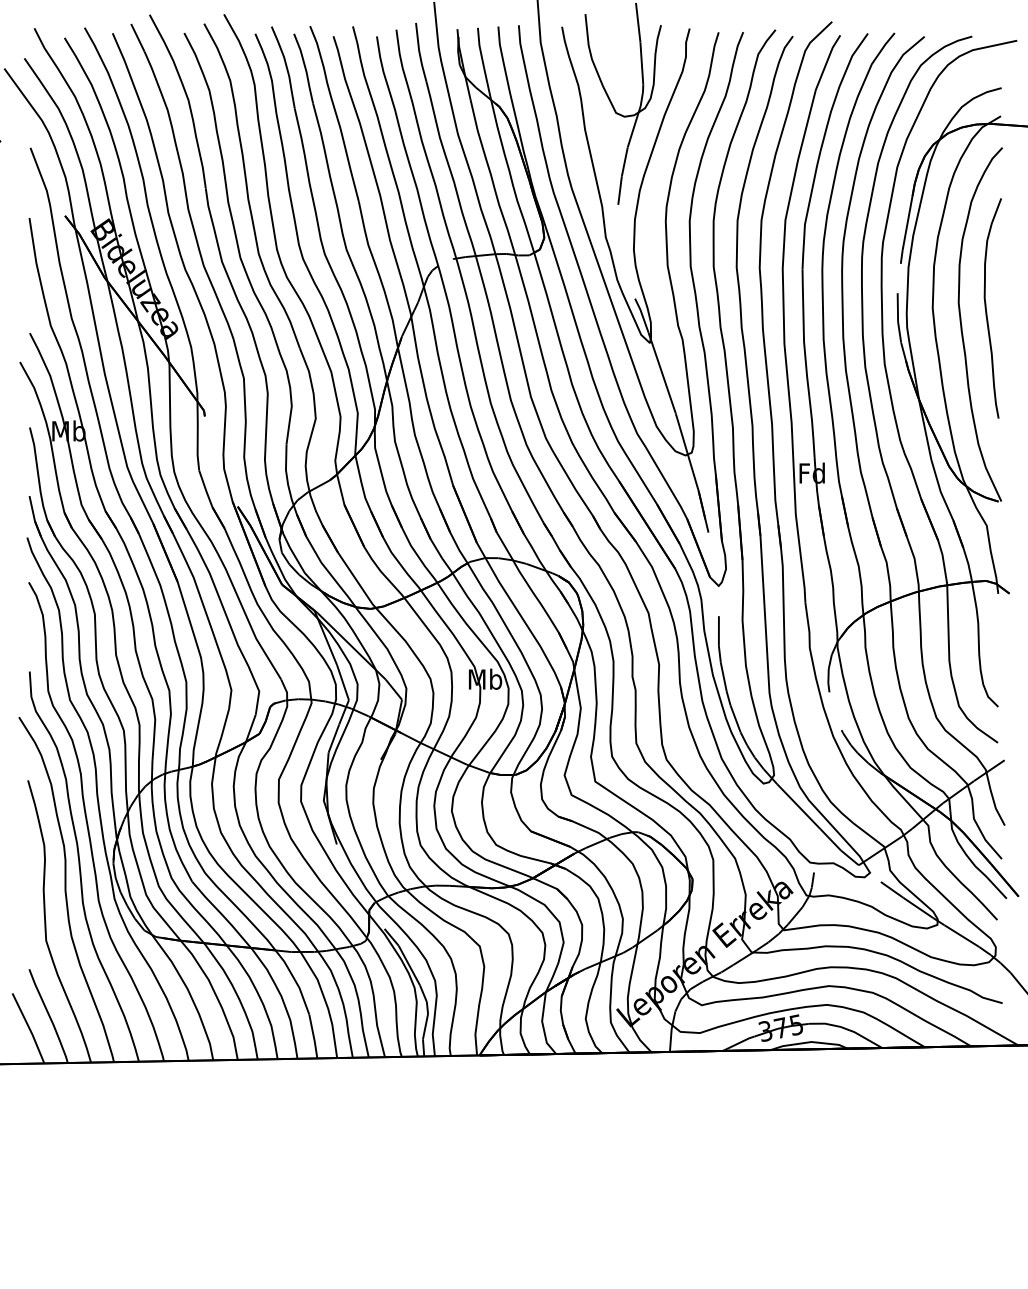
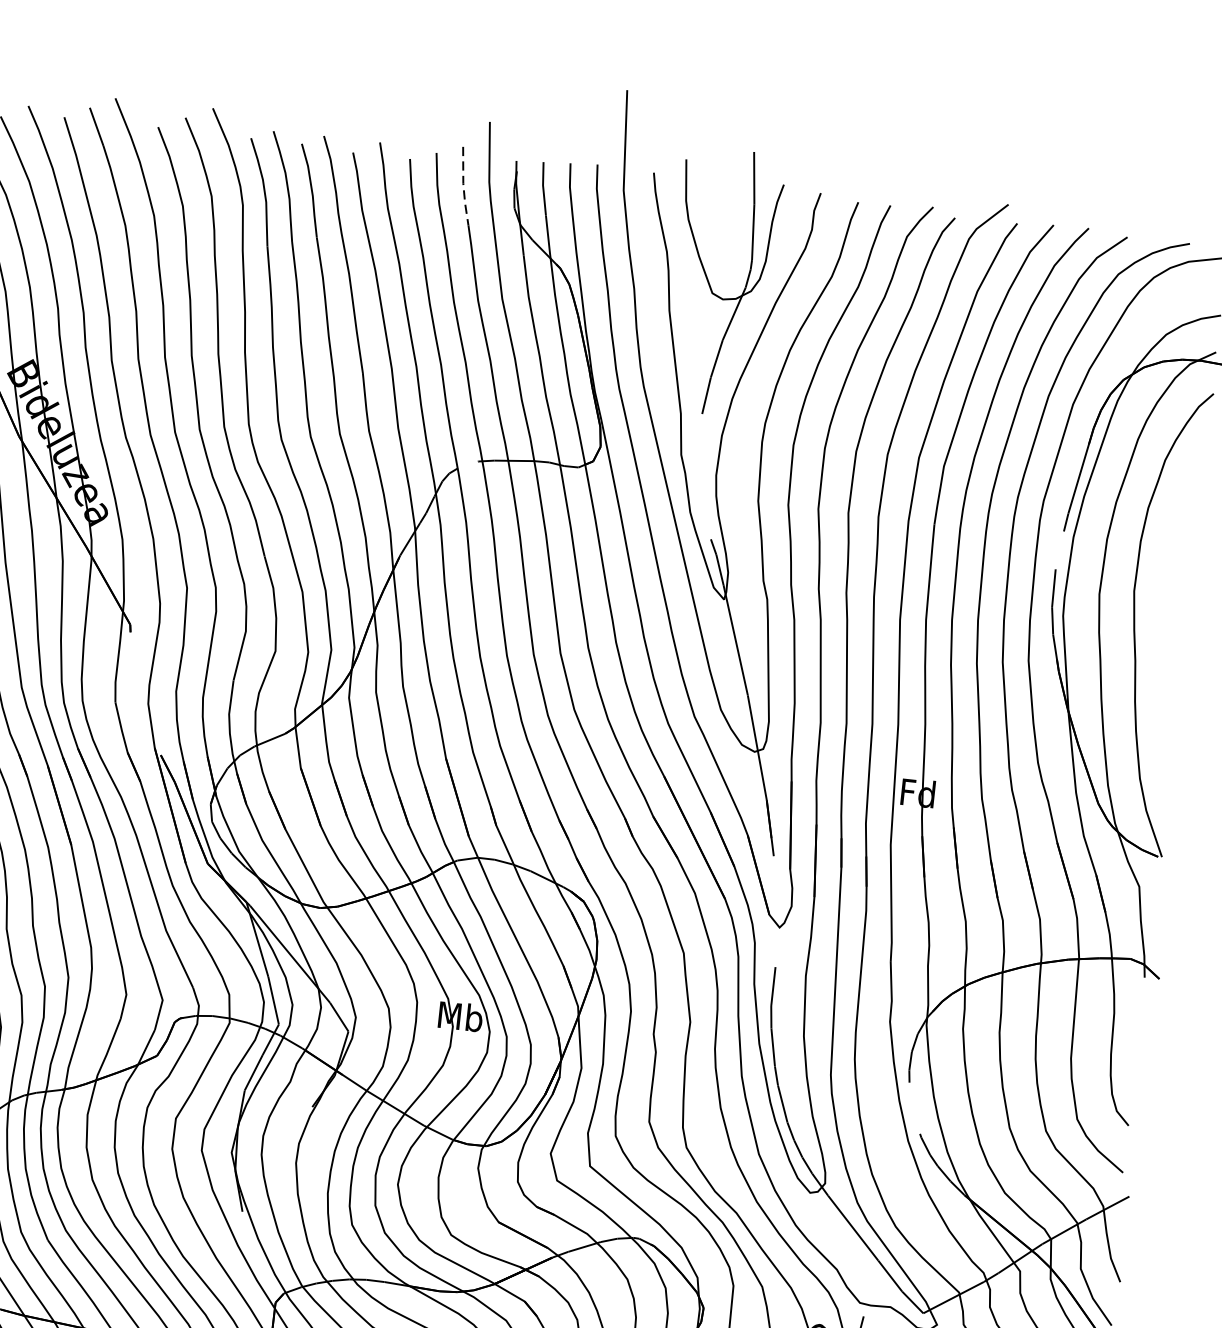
line: (419, 53) -> (463, 187), solid -> dashed
curve: (986, 308) -> (1169, 602), removed

